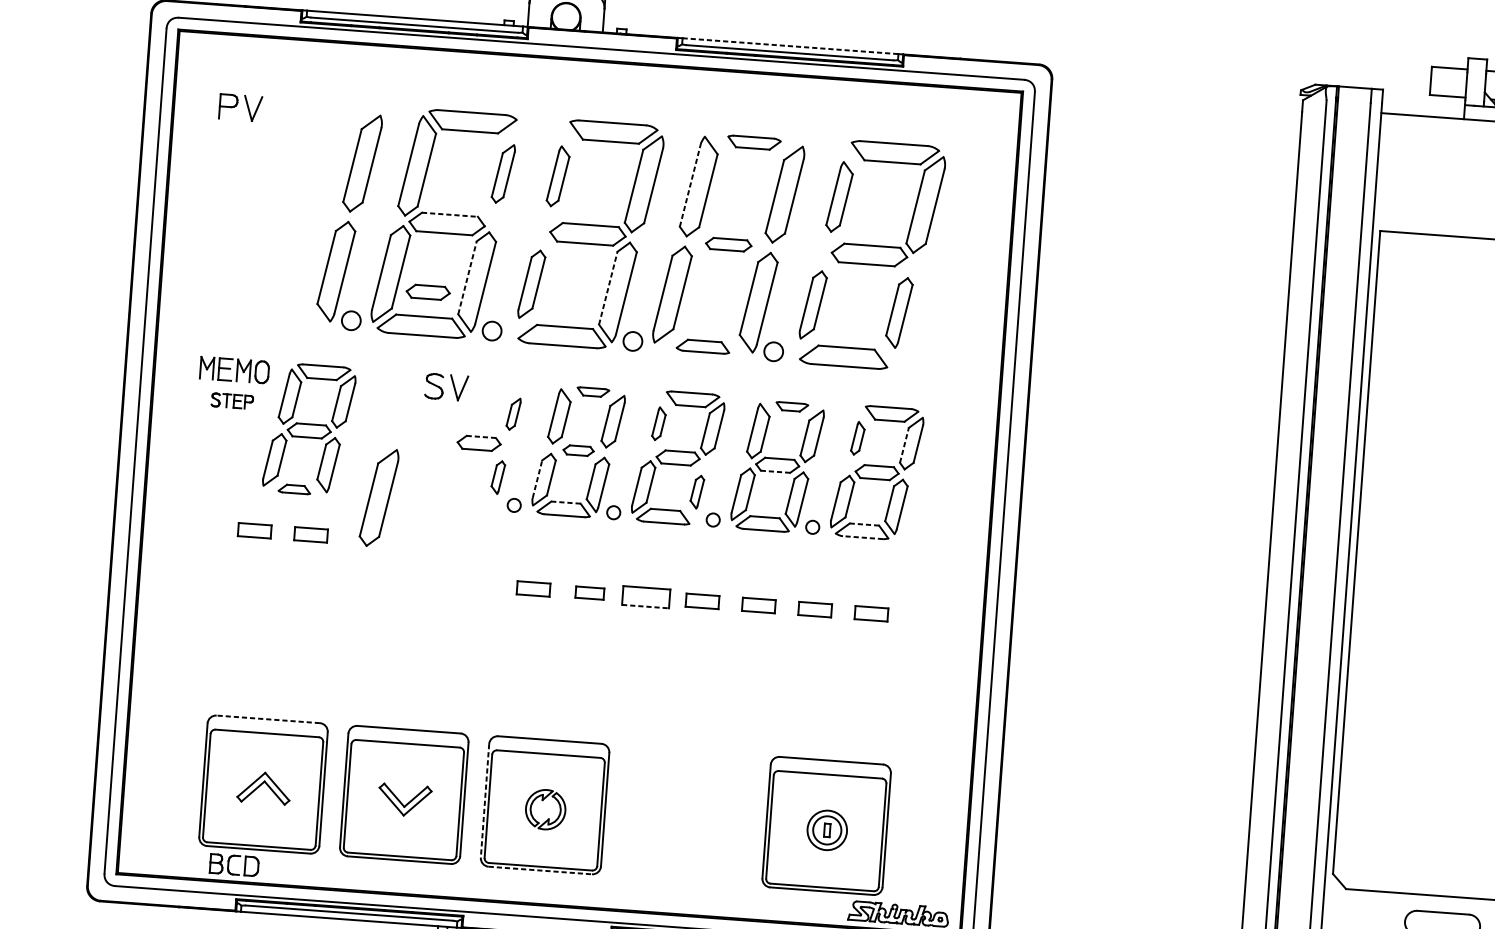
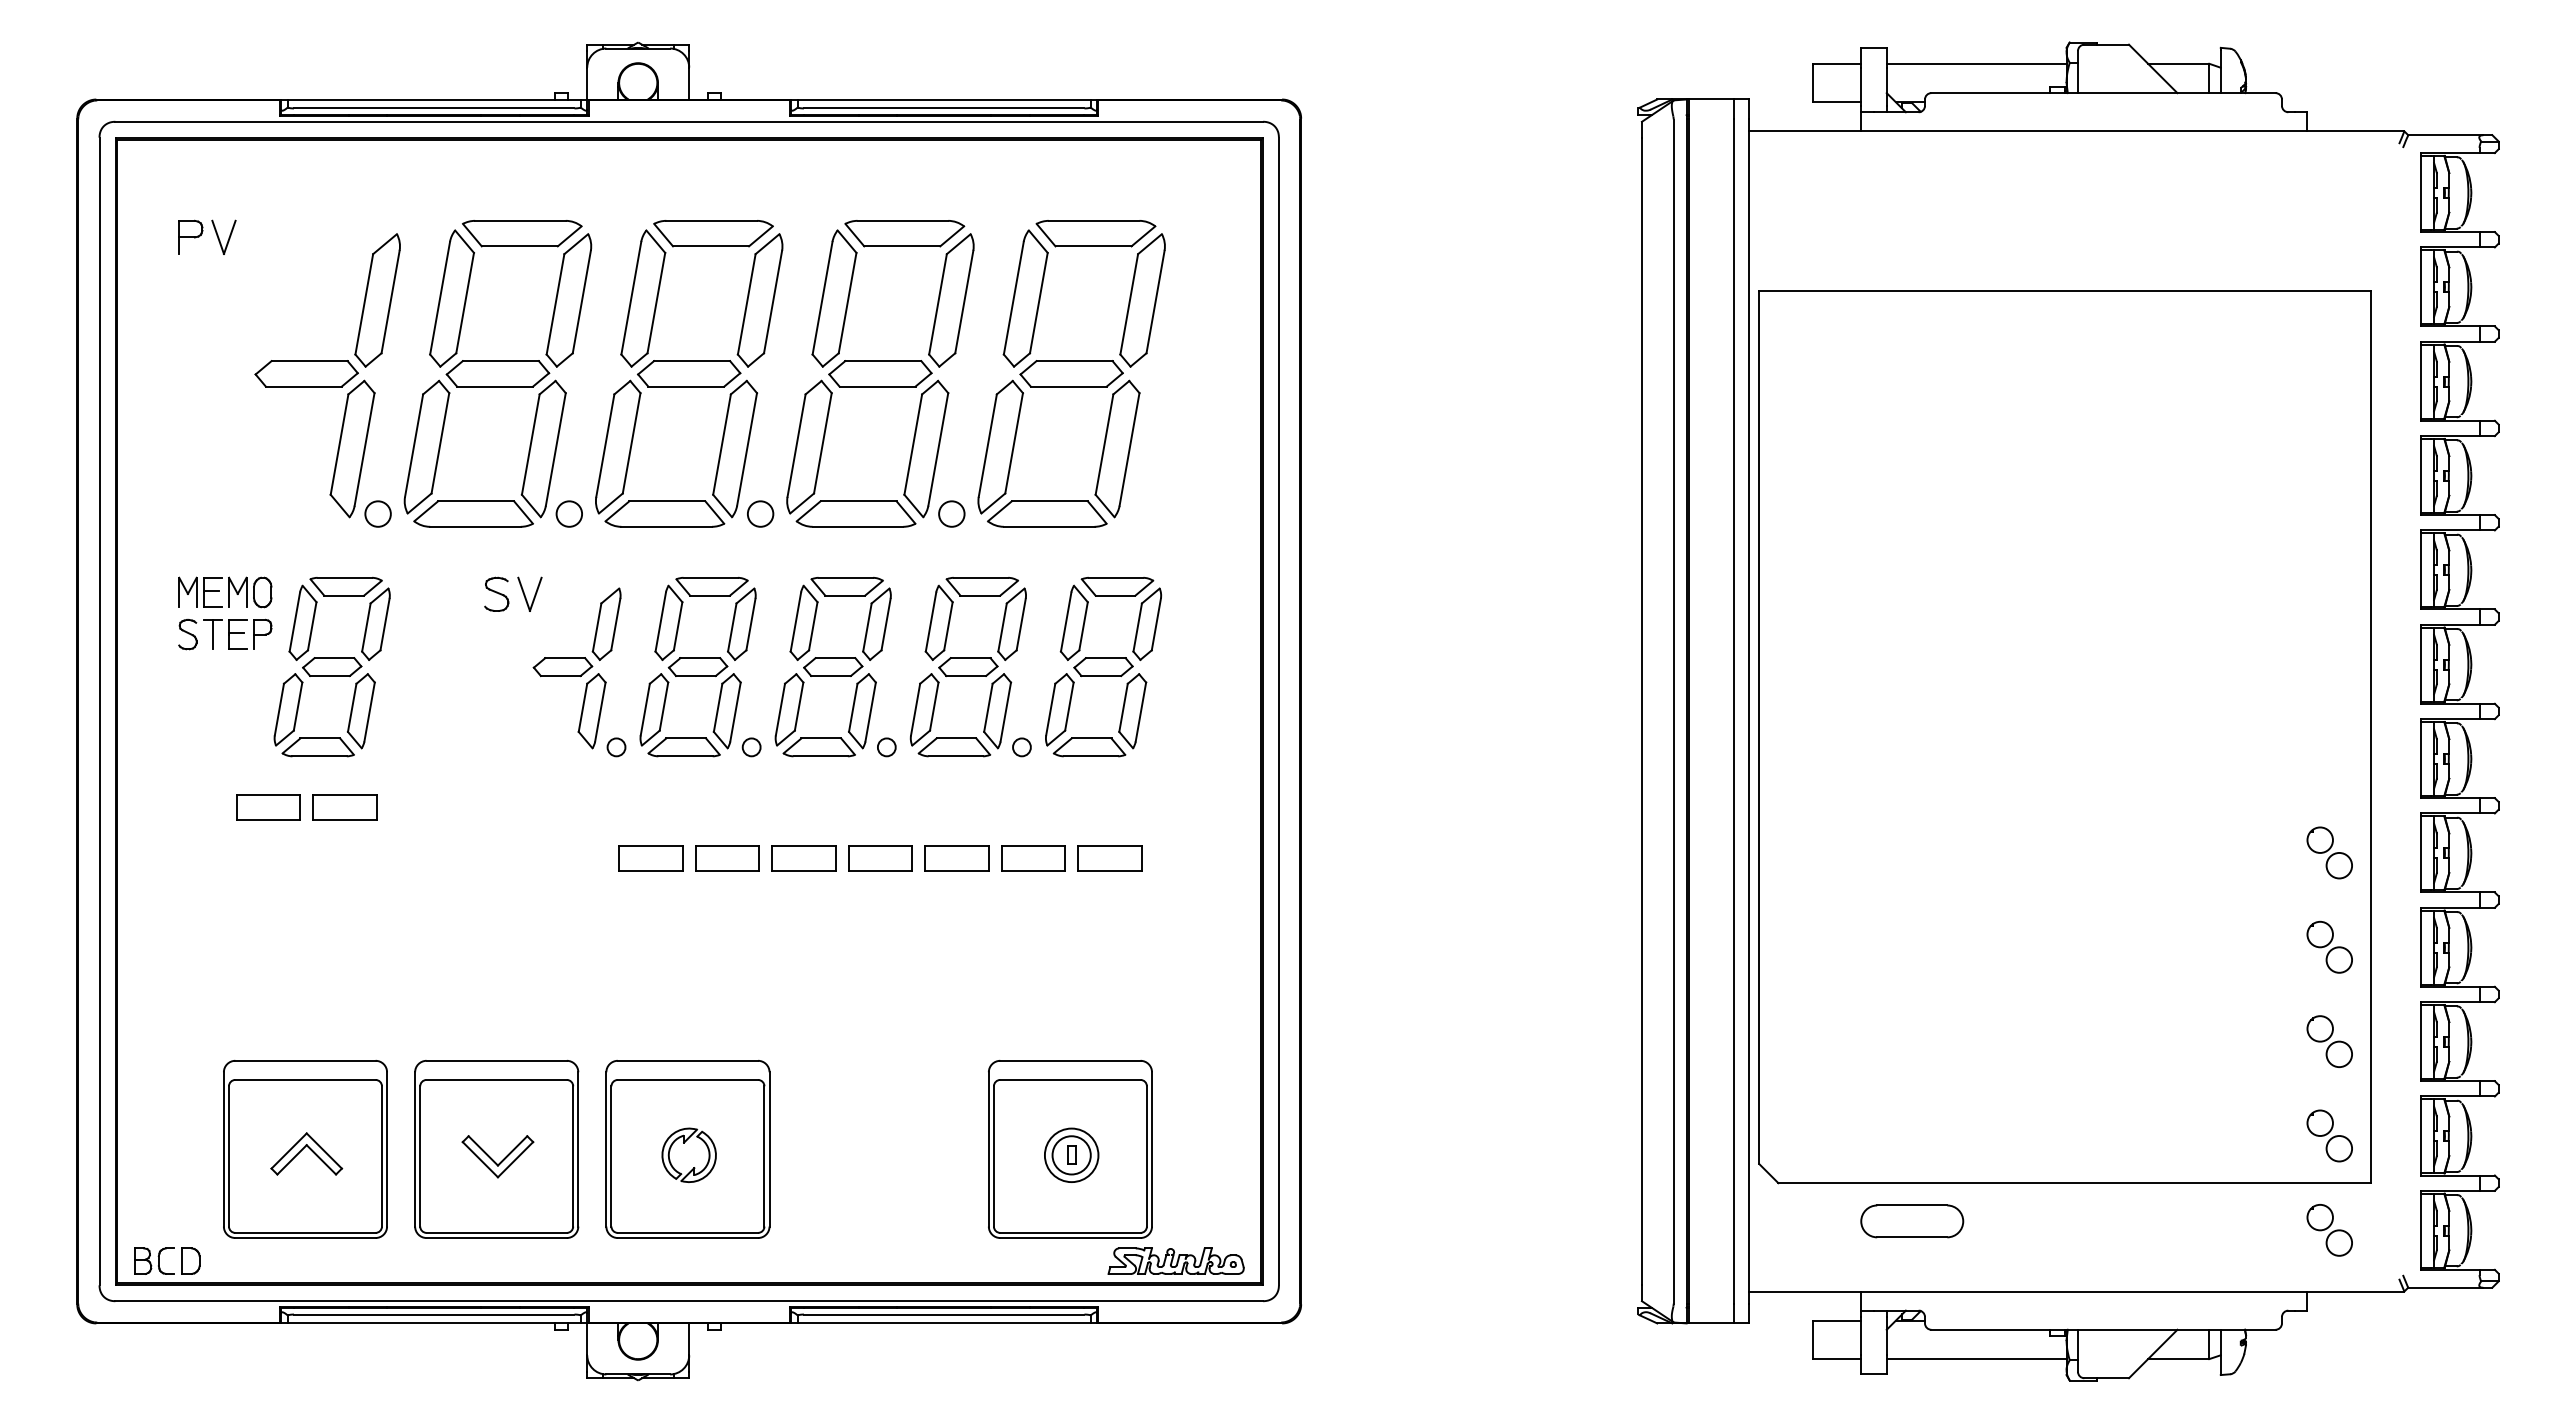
line: (790, 46) -> (944, 99), dashed -> solid
part: (754, 142) -> (904, 233), size x1.67
part: (503, 173) -> (568, 300), size x1.67
part: (558, 176) -> (643, 298), size x1.67
line: (690, 185) -> (822, 297), dashed -> solid
part: (839, 197) -> (1025, 298), size x1.43
part: (306, 213) -> (306, 373), added
line: (450, 215) -> (501, 361), dashed -> solid
part: (728, 244) -> (880, 373), size x1.67
line: (467, 277) -> (530, 444), dashed -> solid
part: (531, 284) -> (618, 446), size x1.43
line: (608, 288) -> (722, 444), dashed -> solid
part: (428, 291) -> (479, 467), removed
part: (813, 304) -> (1000, 446), size x1.43
part: (899, 312) -> (1117, 448), size x1.43
part: (702, 346) -> (855, 513), size x1.67
part: (592, 392) -> (711, 586), size x1.67
part: (232, 401) -> (225, 634), size x1.67
part: (791, 406) -> (981, 586), size x1.67
part: (513, 413) -> (606, 623), size x1.67
part: (658, 423) -> (803, 622), size x1.67
line: (481, 437) -> (565, 658), dashed -> solid
part: (857, 438) -> (1073, 622), size x1.67
line: (904, 445) -> (1137, 627), dashed -> solid
part: (578, 450) -> (697, 666), size x1.43
line: (775, 472) -> (966, 676), dashed -> solid
part: (497, 477) -> (591, 711), size x1.67
line: (537, 479) -> (645, 709), dashed -> solid
part: (294, 489) -> (317, 747), size x1.67
part: (697, 492) -> (862, 711), size x1.67
part: (378, 497) -> (432, 750), removed
line: (566, 502) -> (686, 738), dashed -> solid
line: (864, 524) -> (1091, 738), dashed -> solid
part: (254, 530) -> (268, 807), size x1.43
part: (310, 534) -> (344, 807), size x1.43
line: (862, 537) -> (1090, 756), dashed -> solid
part: (533, 589) -> (650, 858), size x1.43
part: (589, 593) -> (727, 858), size x1.67
part: (702, 601) -> (880, 858), size x1.43
part: (758, 605) -> (956, 858), size x1.43
line: (645, 606) -> (803, 871), dashed -> solid
part: (815, 609) -> (1033, 858), size x1.43
part: (871, 613) -> (1109, 858), size x1.43
line: (267, 719) -> (304, 1060), dashed -> solid
line: (485, 800) -> (606, 1149), dashed -> solid
part: (228, 864) -> (159, 1260), moved
line: (540, 870) -> (688, 1238), dashed -> solid

